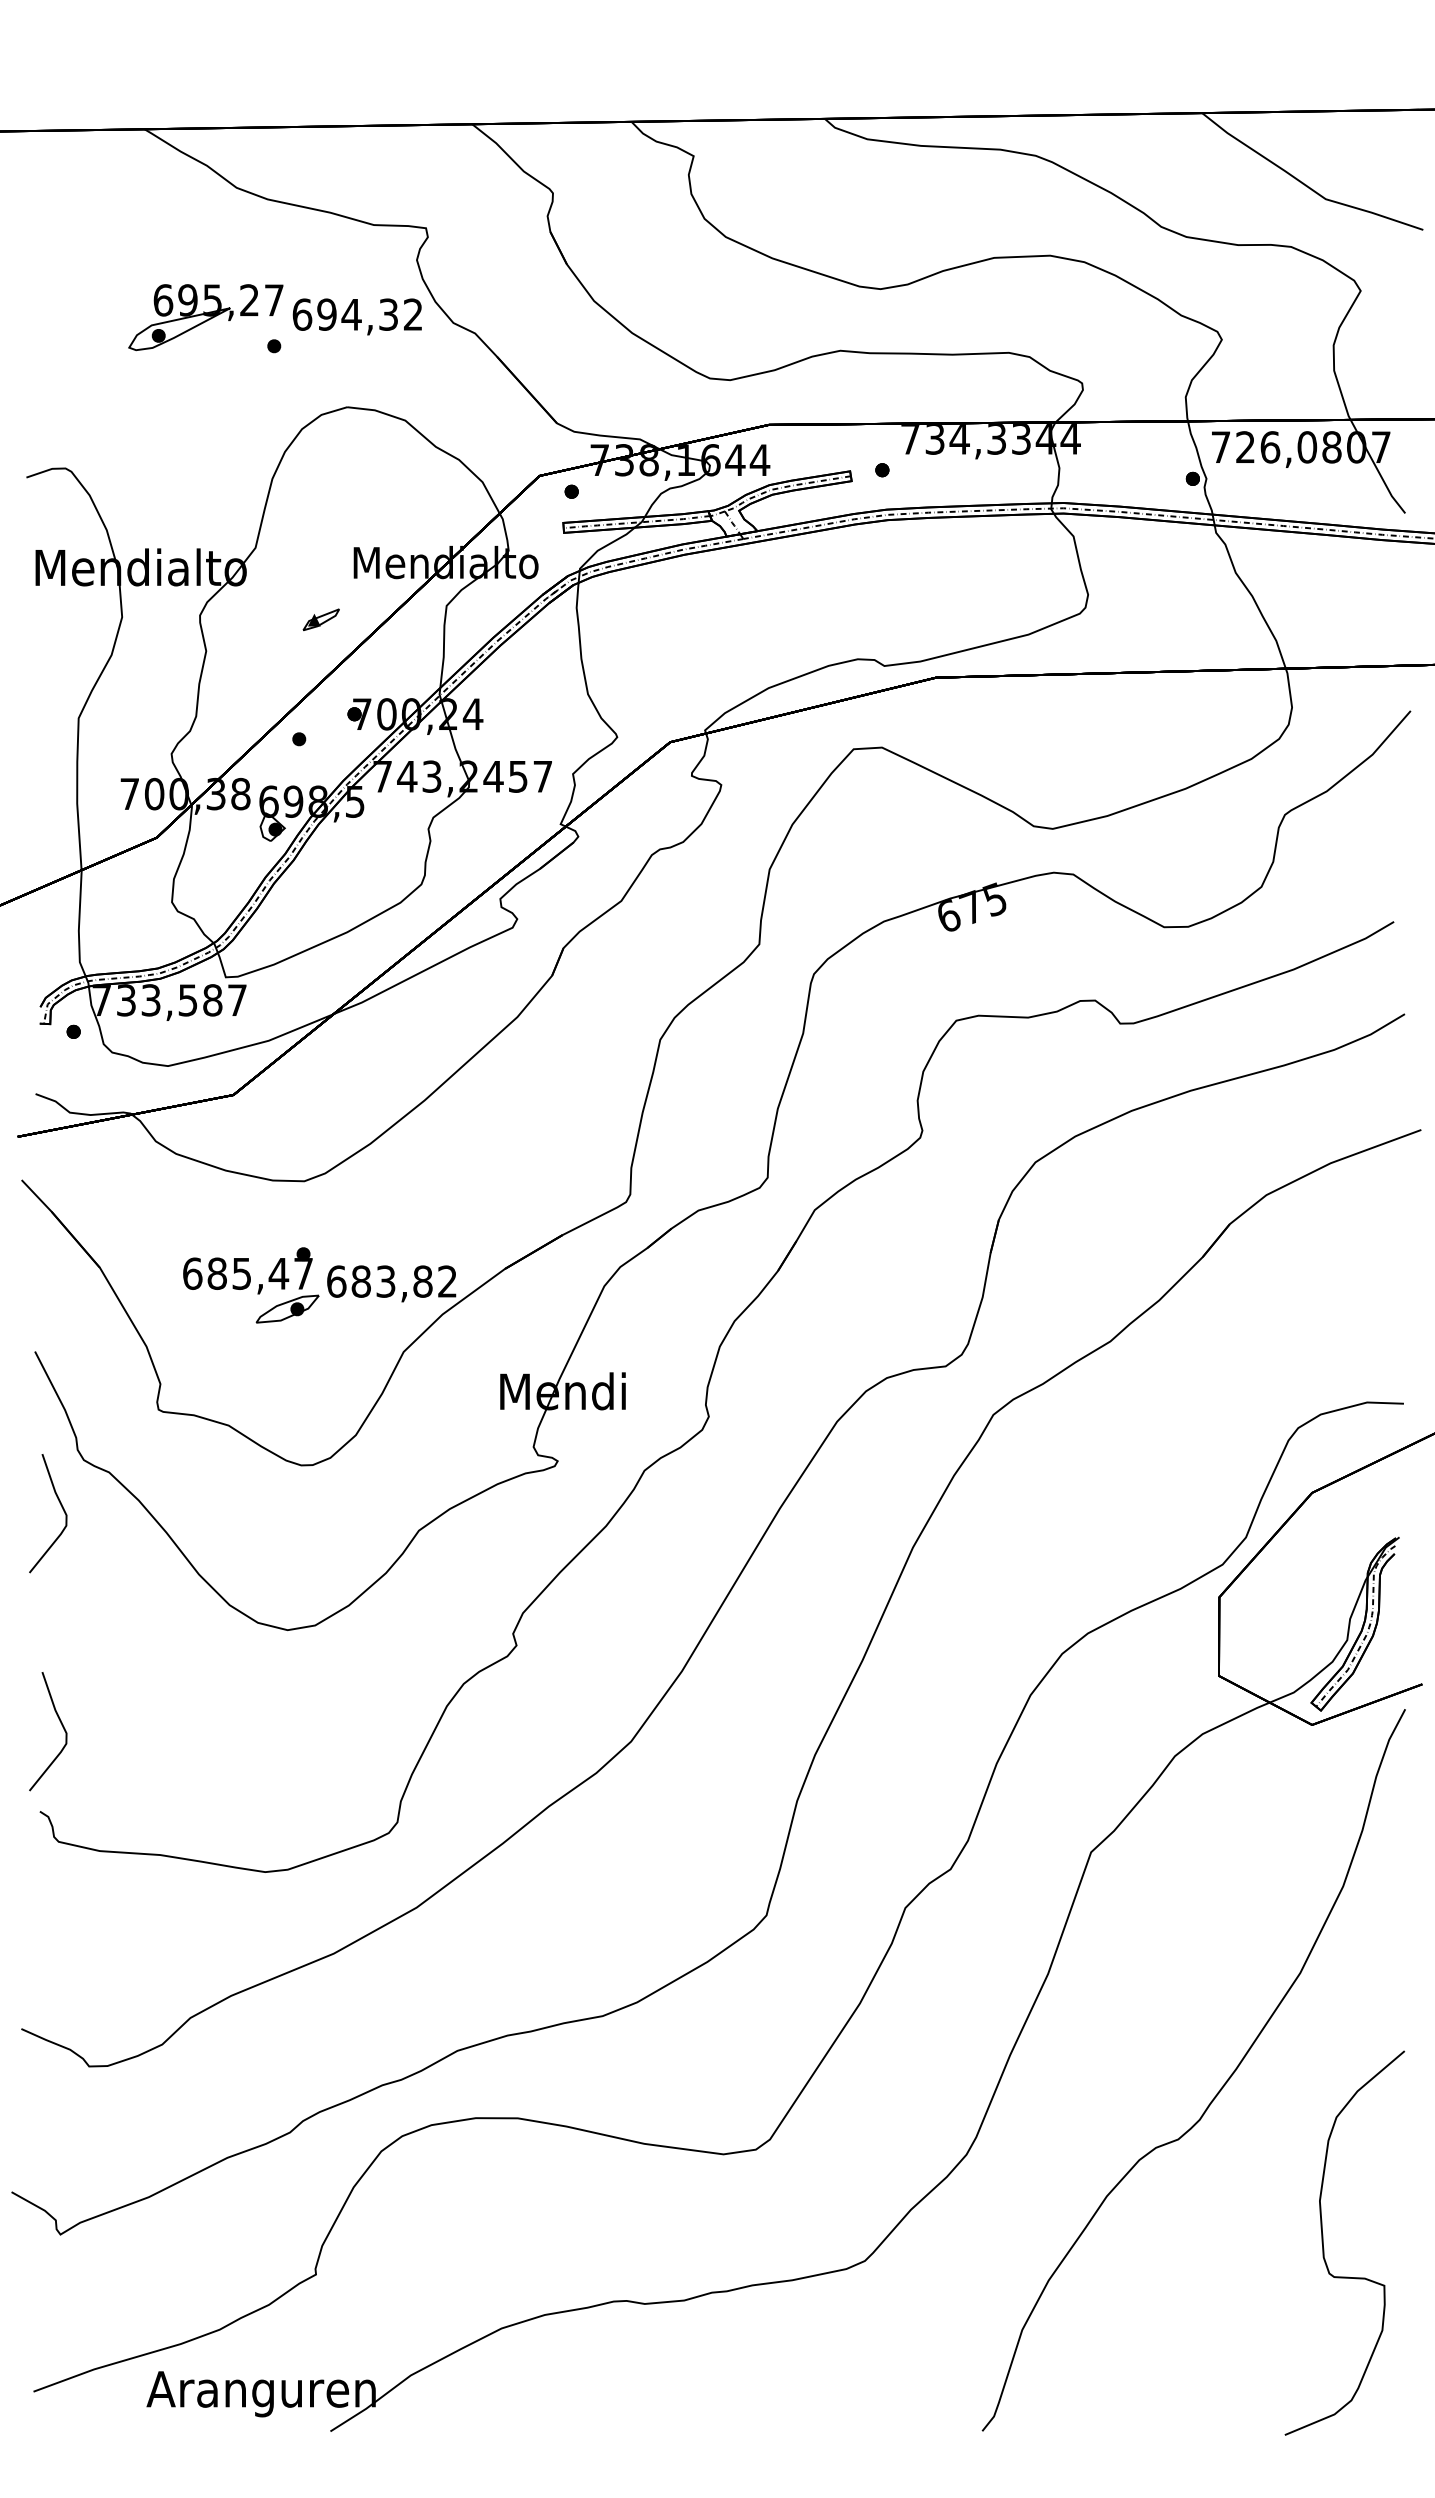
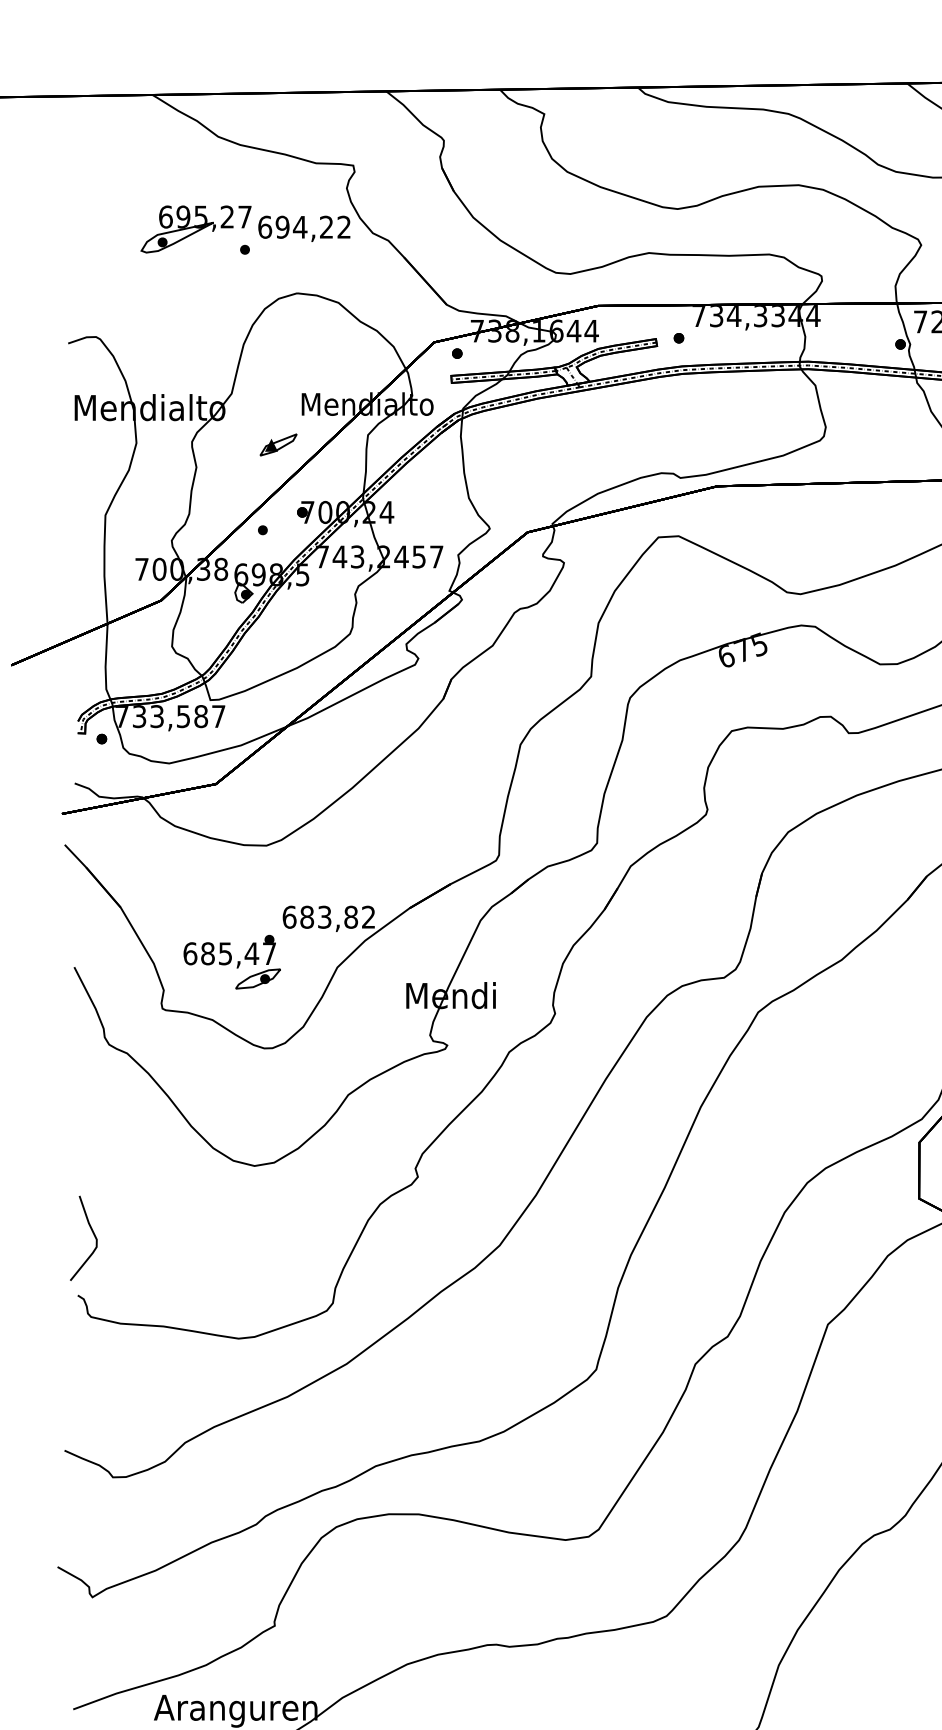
text: (388, 314) -> (326, 227), 694,32 -> 694,22
part: (321, 619) -> (278, 444), size x1.43
part: (251, 1285) -> (232, 962), moved
curve: (61, 1507) -> (93, 1078), removed

